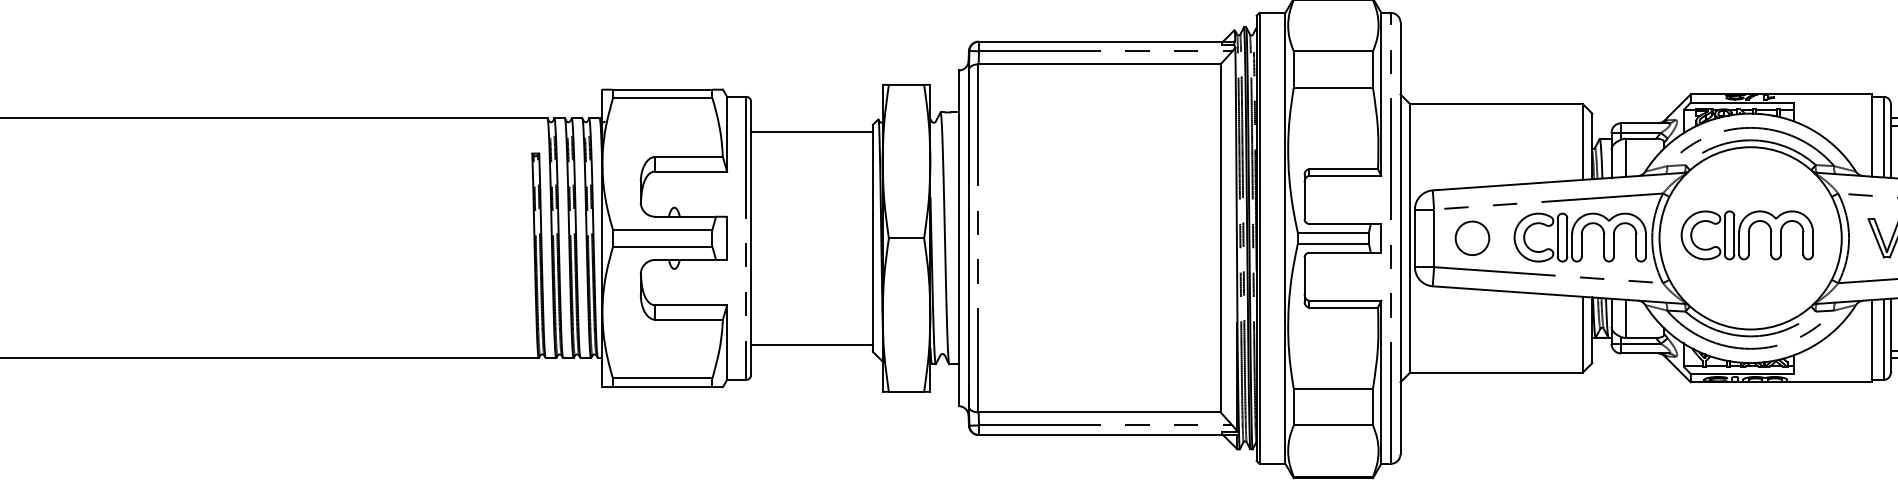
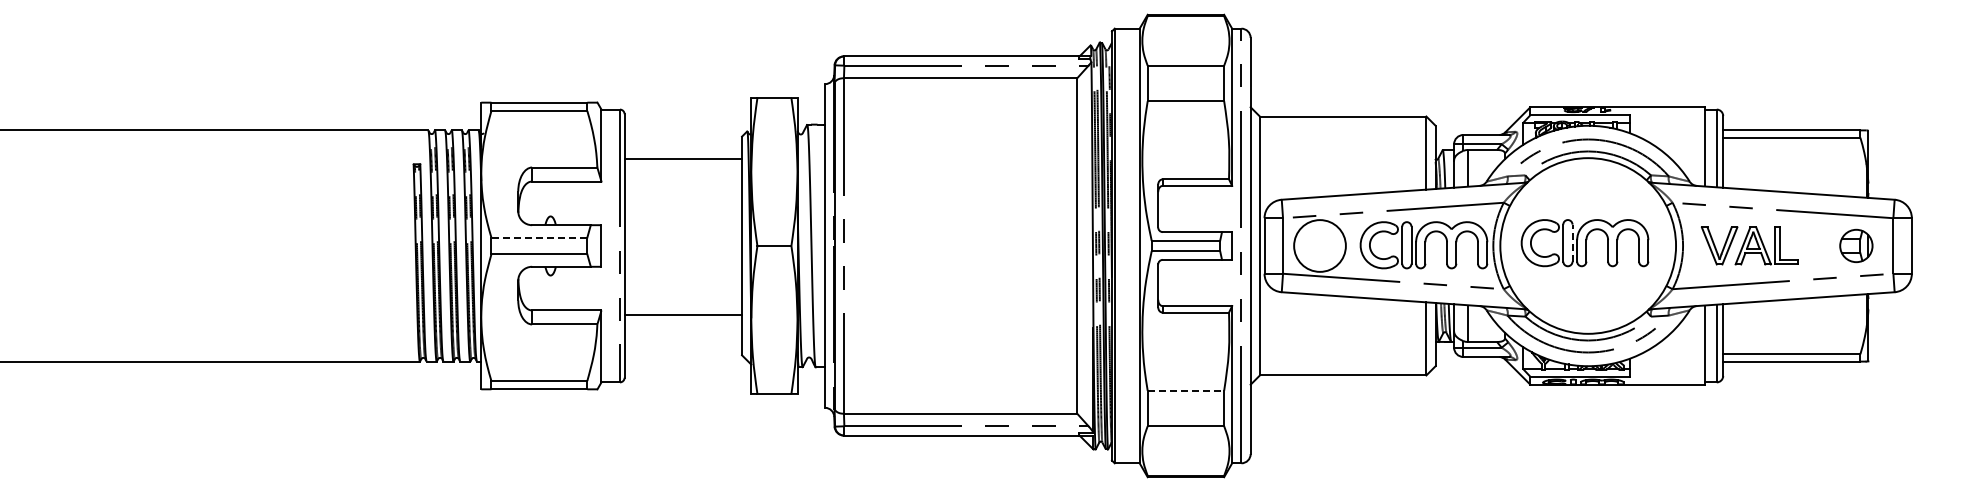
line: (812, 132) -> (683, 159), moved
line: (662, 229) -> (539, 237), solid -> dashed
line: (1734, 234) -> (1572, 242), solid -> dashed
circle: (1471, 237) -> (1319, 245), size x1.6
line: (812, 344) -> (683, 314), moved
line: (1333, 388) -> (1186, 390), solid -> dashed

